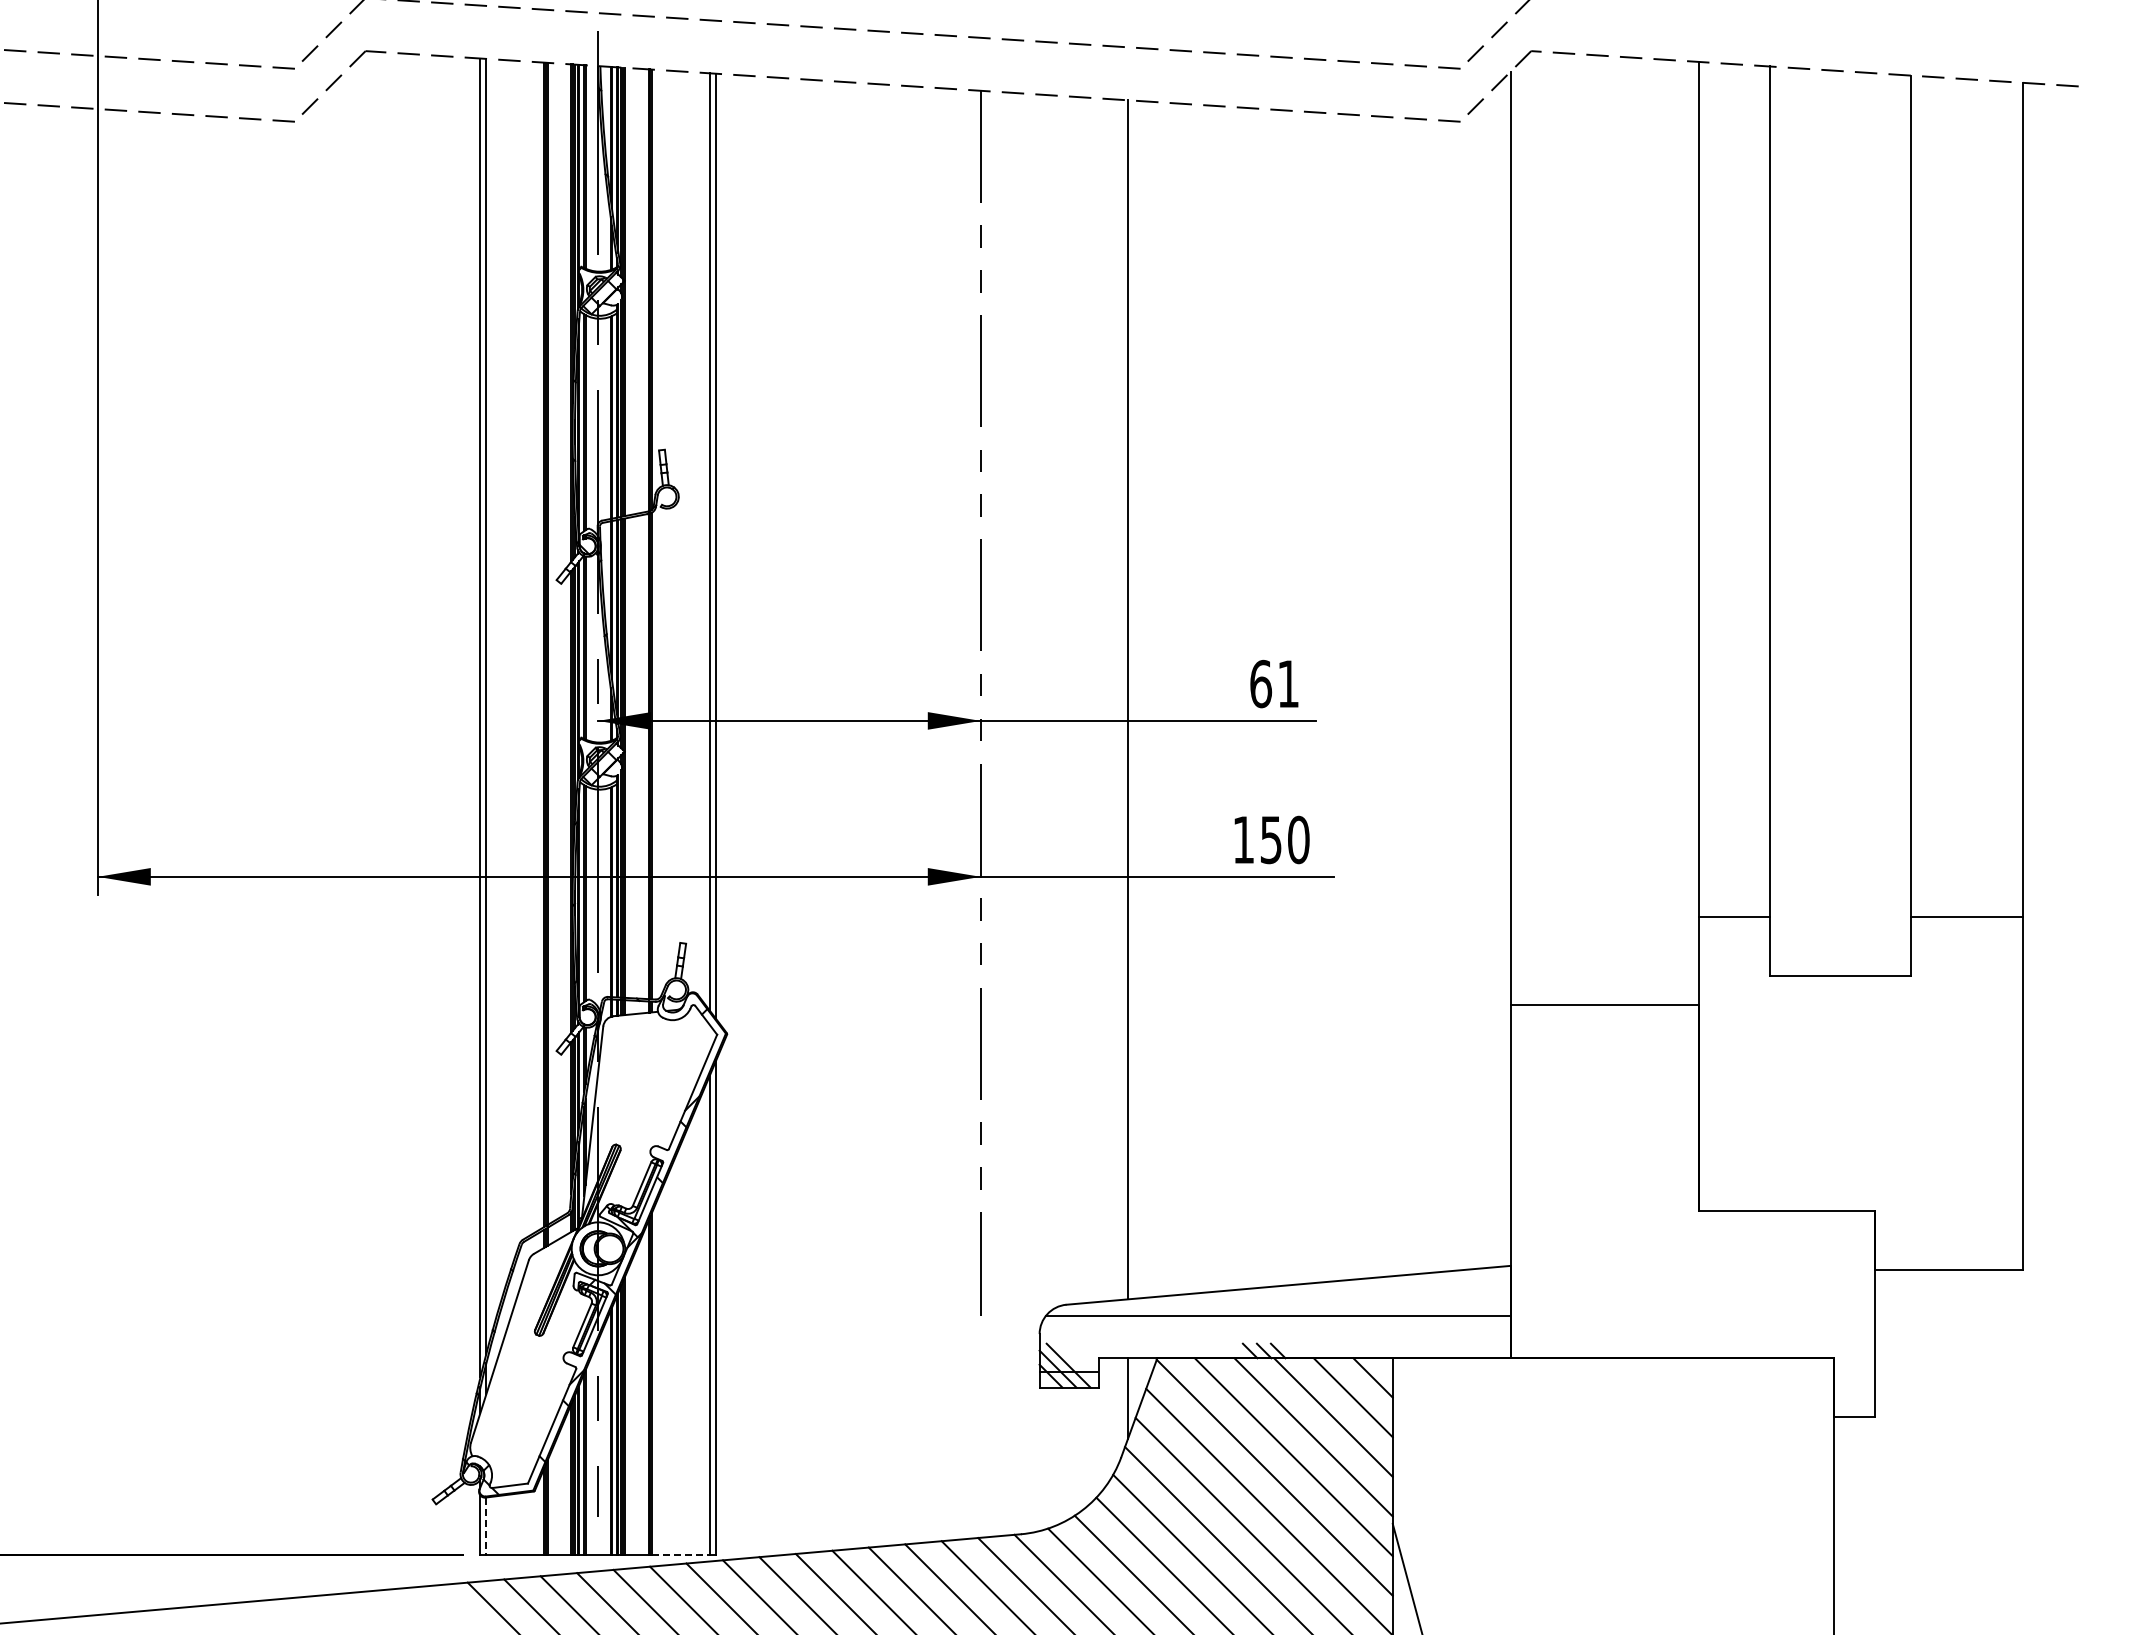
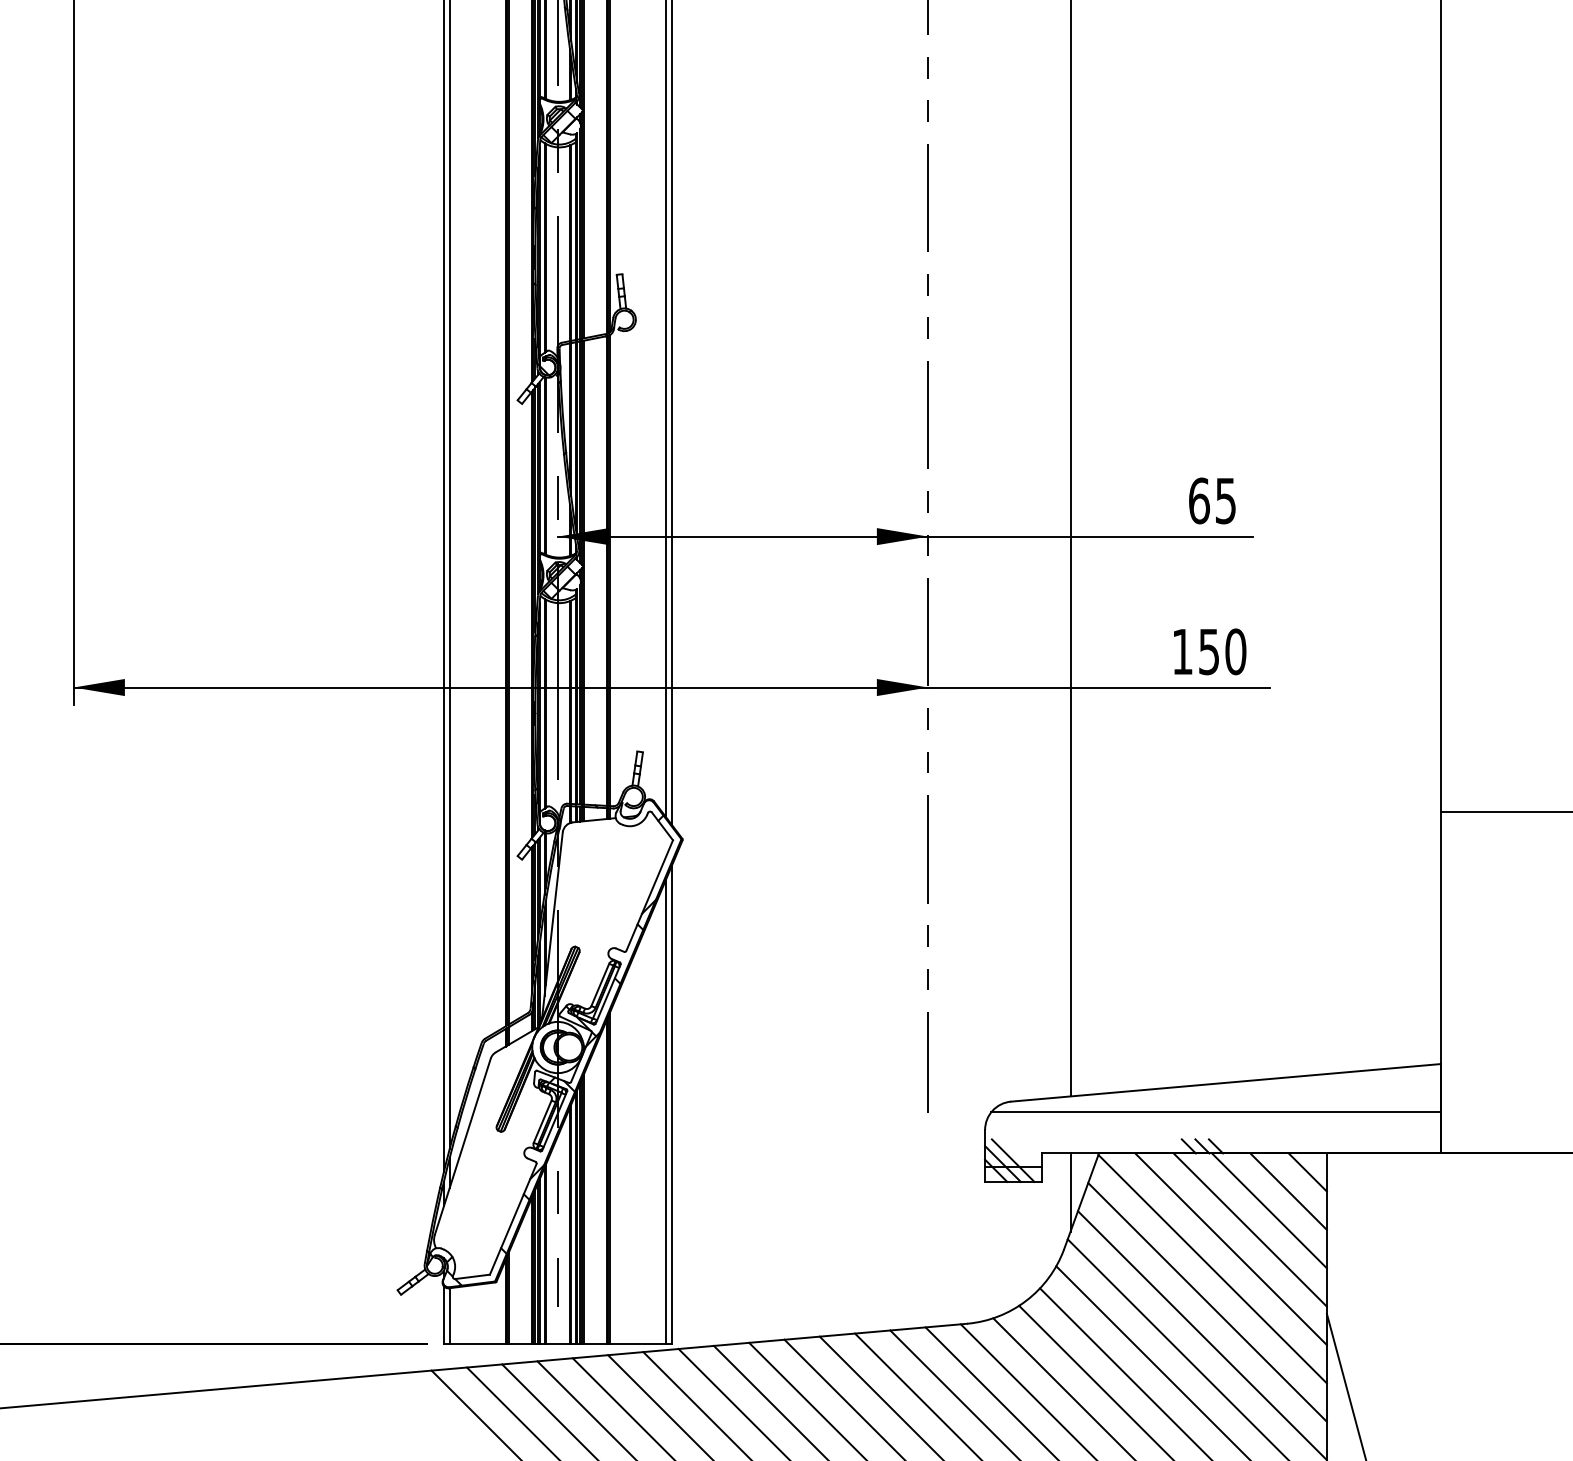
text: (1288, 684) -> (1225, 501), 61 -> 65
line: (486, 1526) -> (449, 1316), dashed -> solid
line: (681, 1555) -> (638, 1344), dashed -> solid

